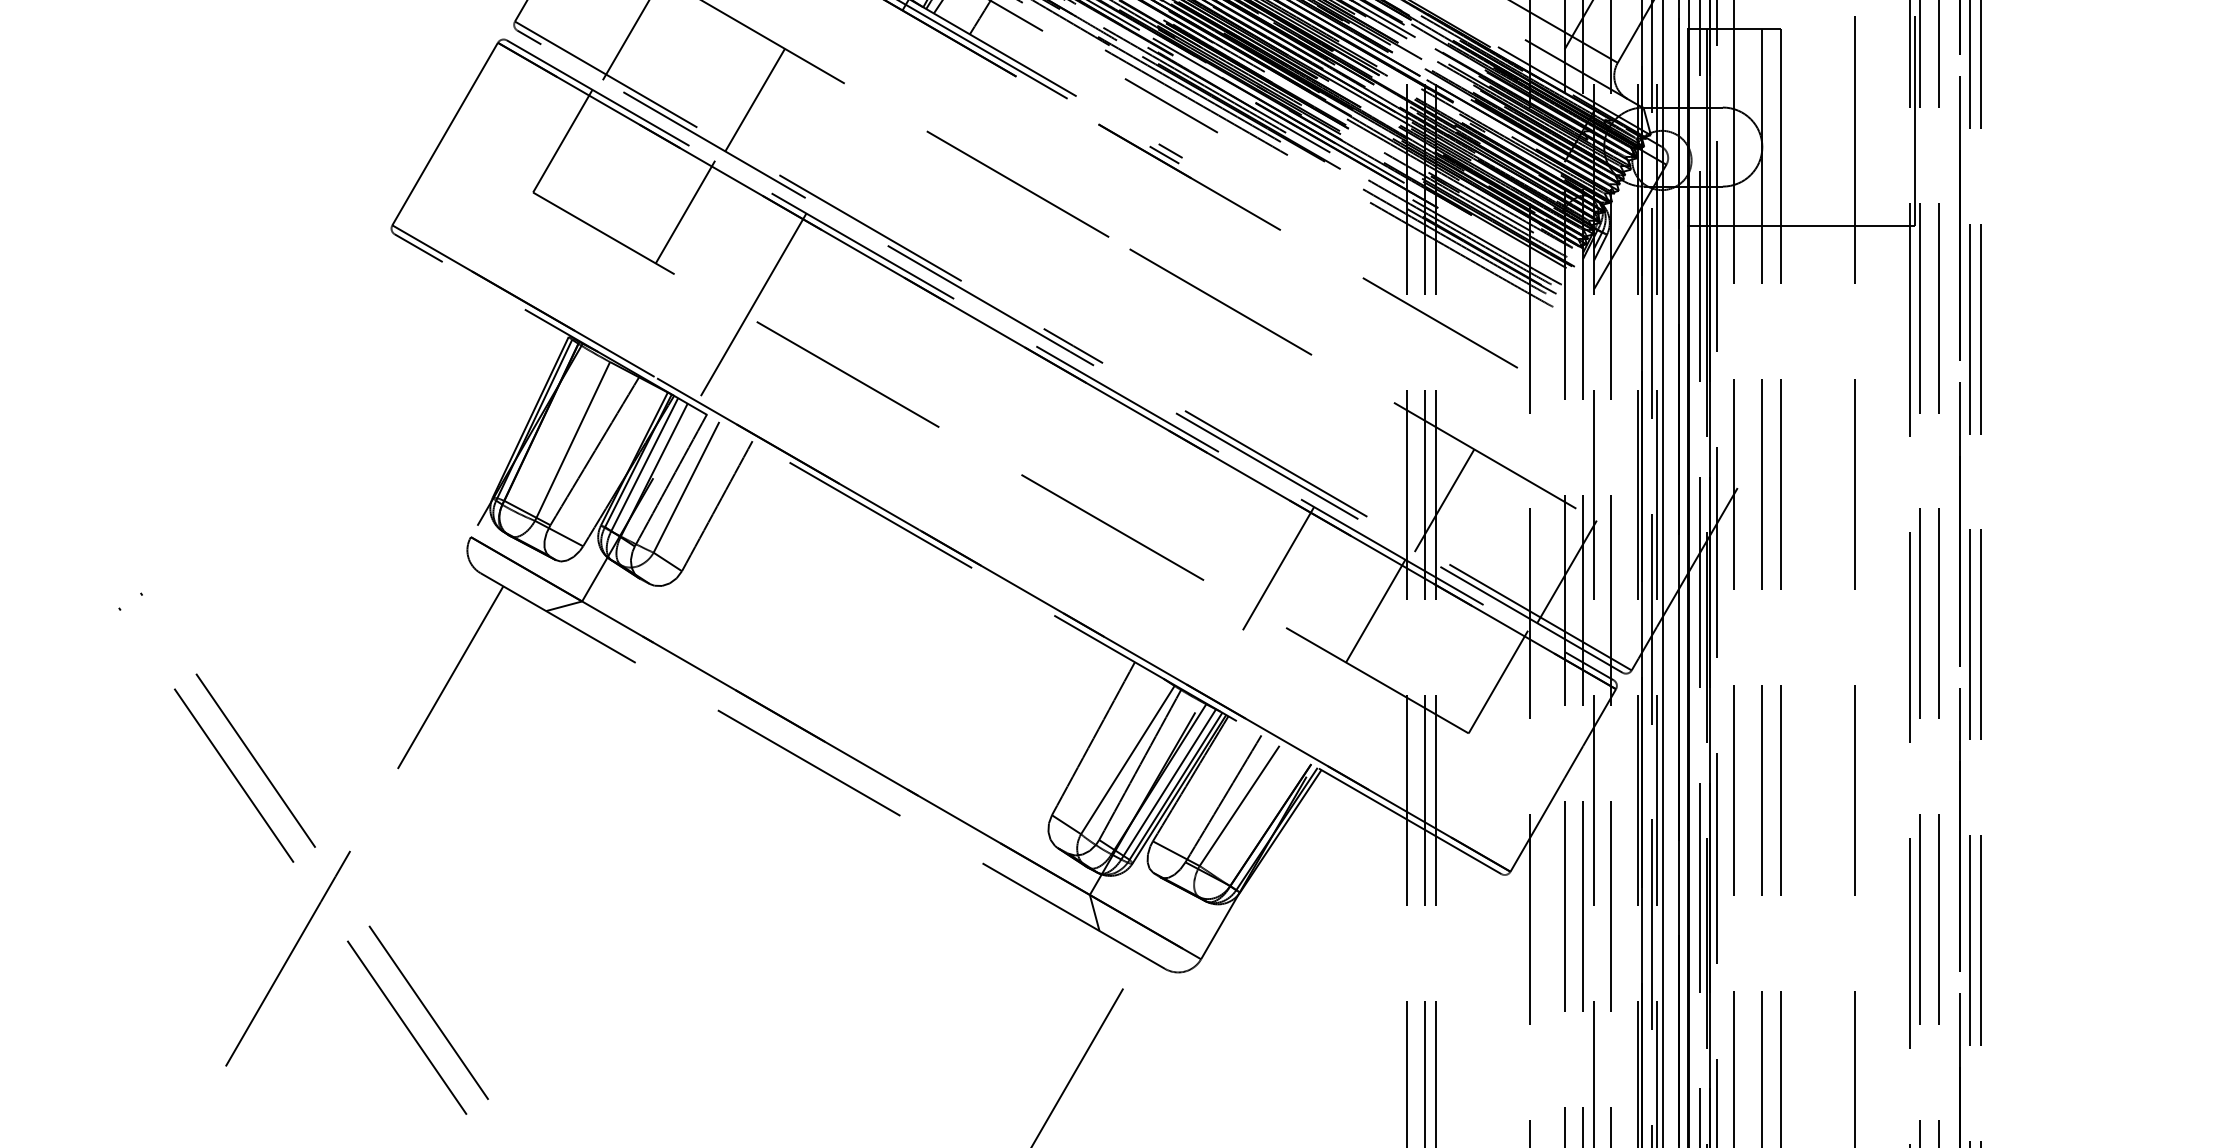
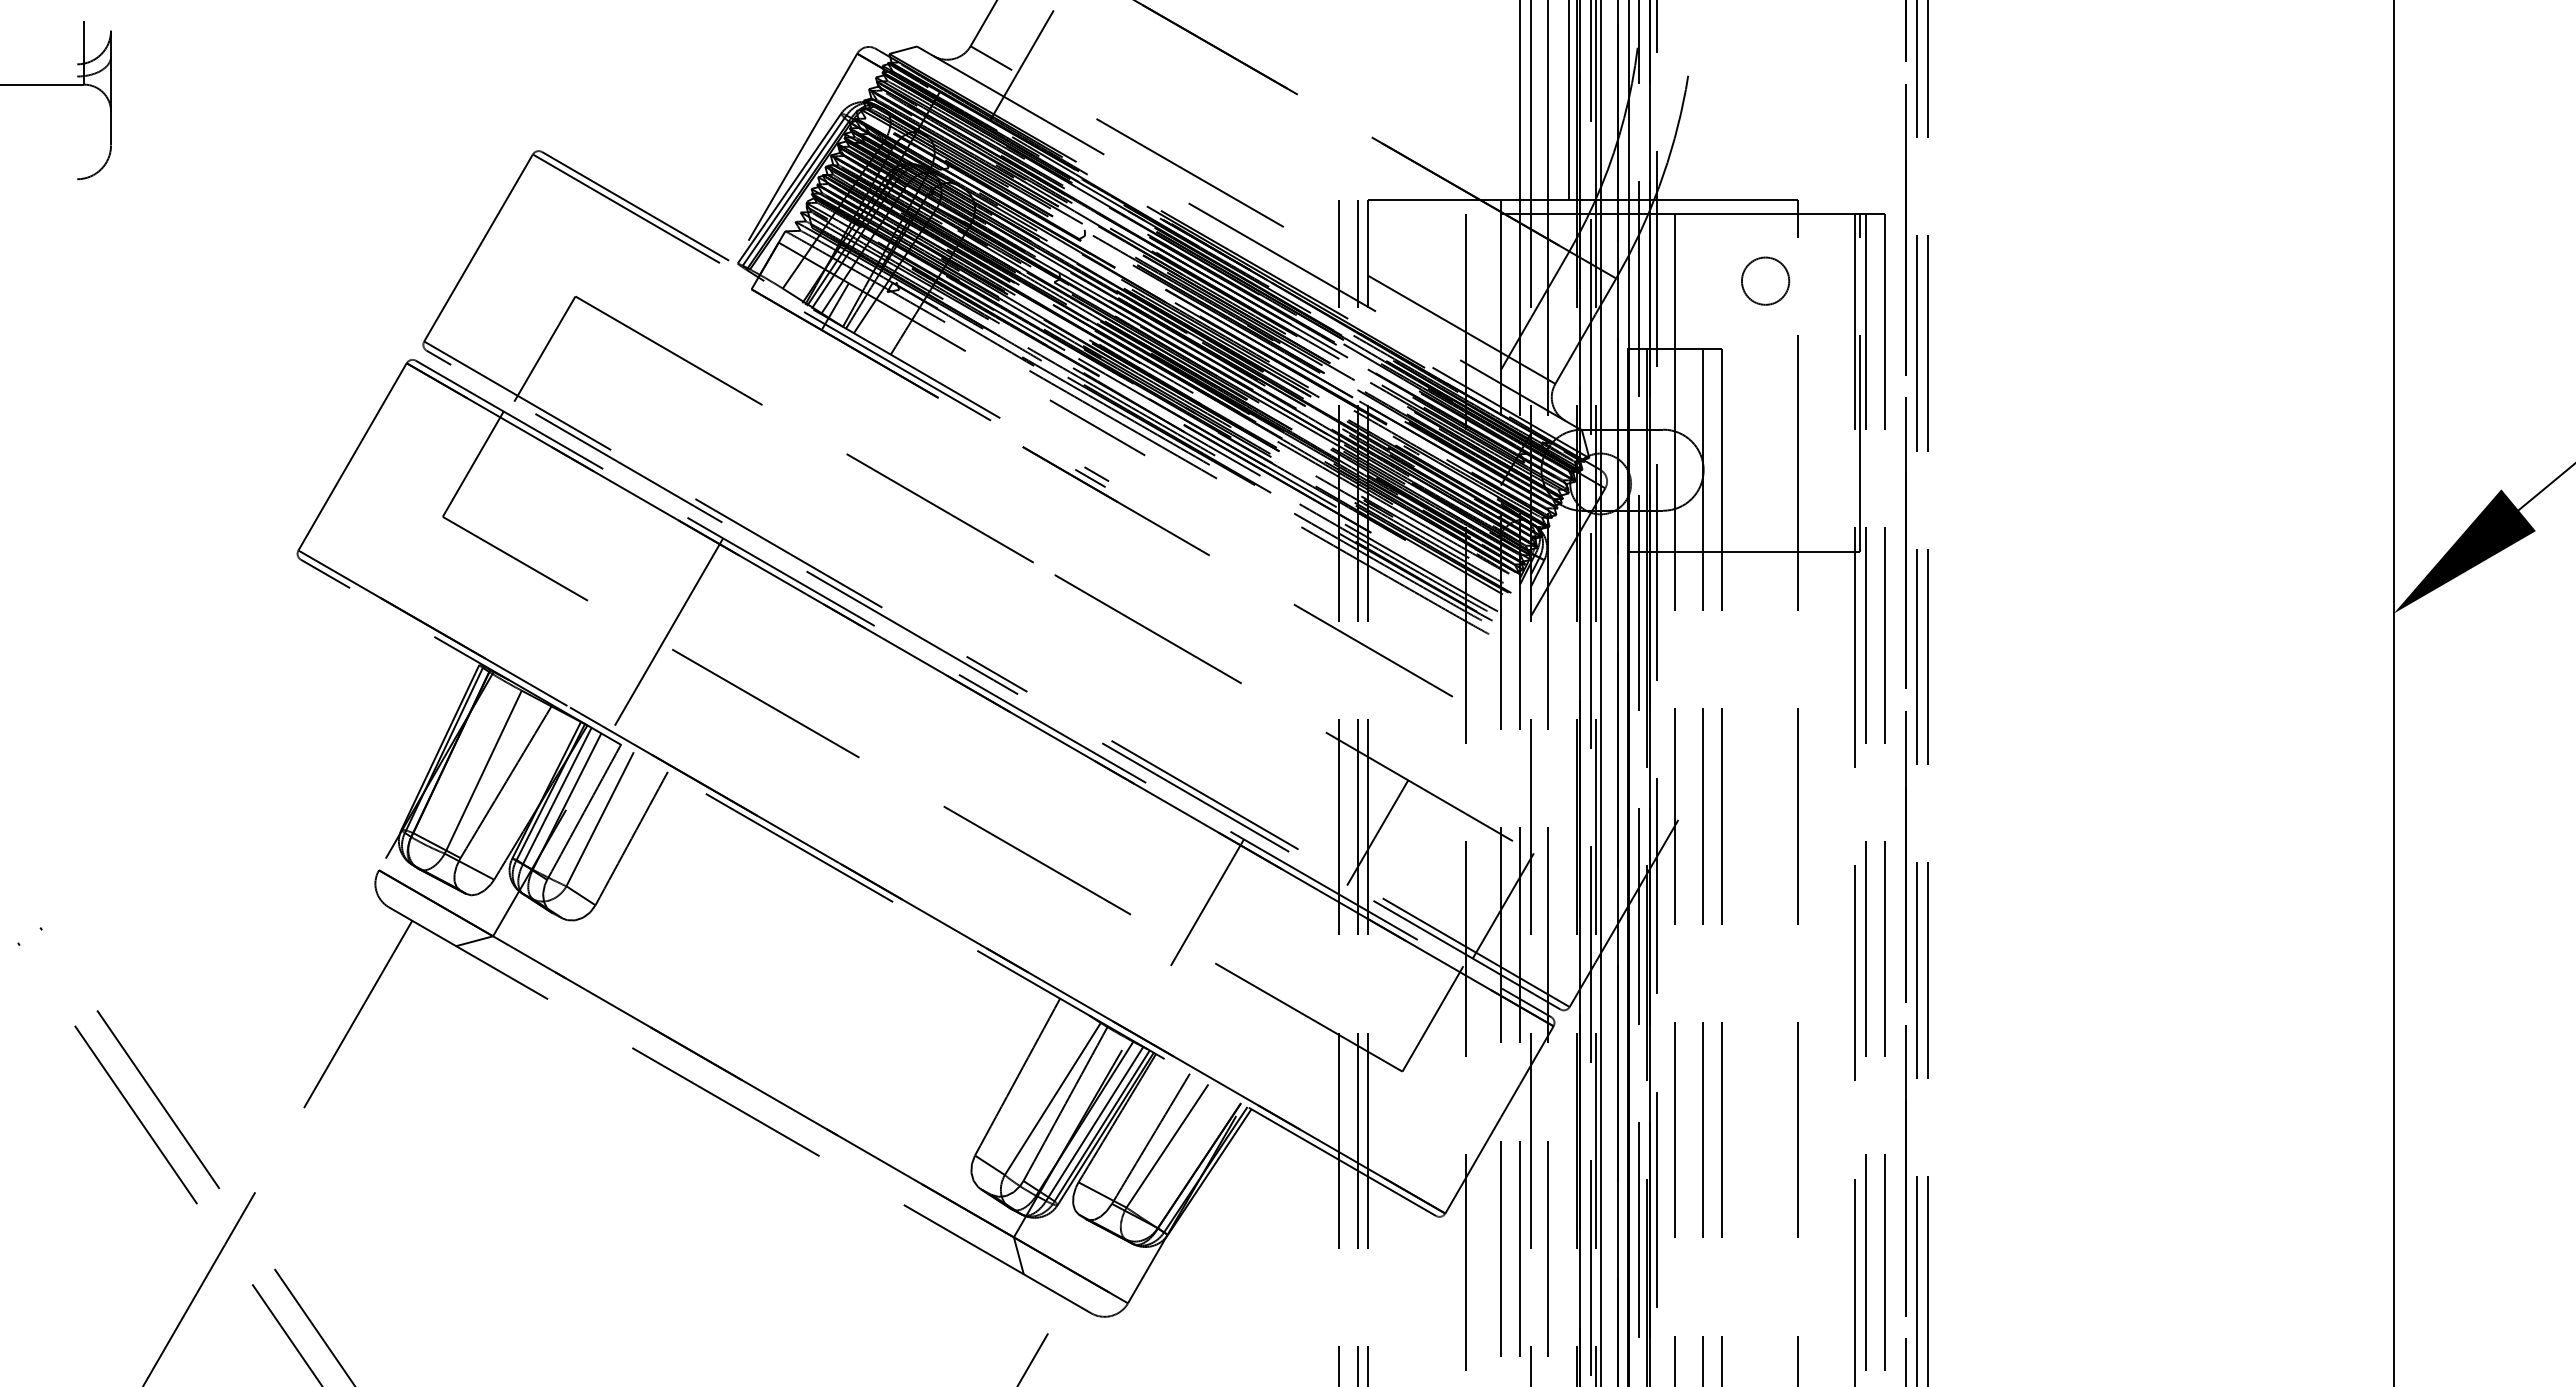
line: (755, 99) -> (670, 421), removed
line: (684, 211) -> (598, 536), removed
line: (1375, 610) -> (1306, 945), removed

